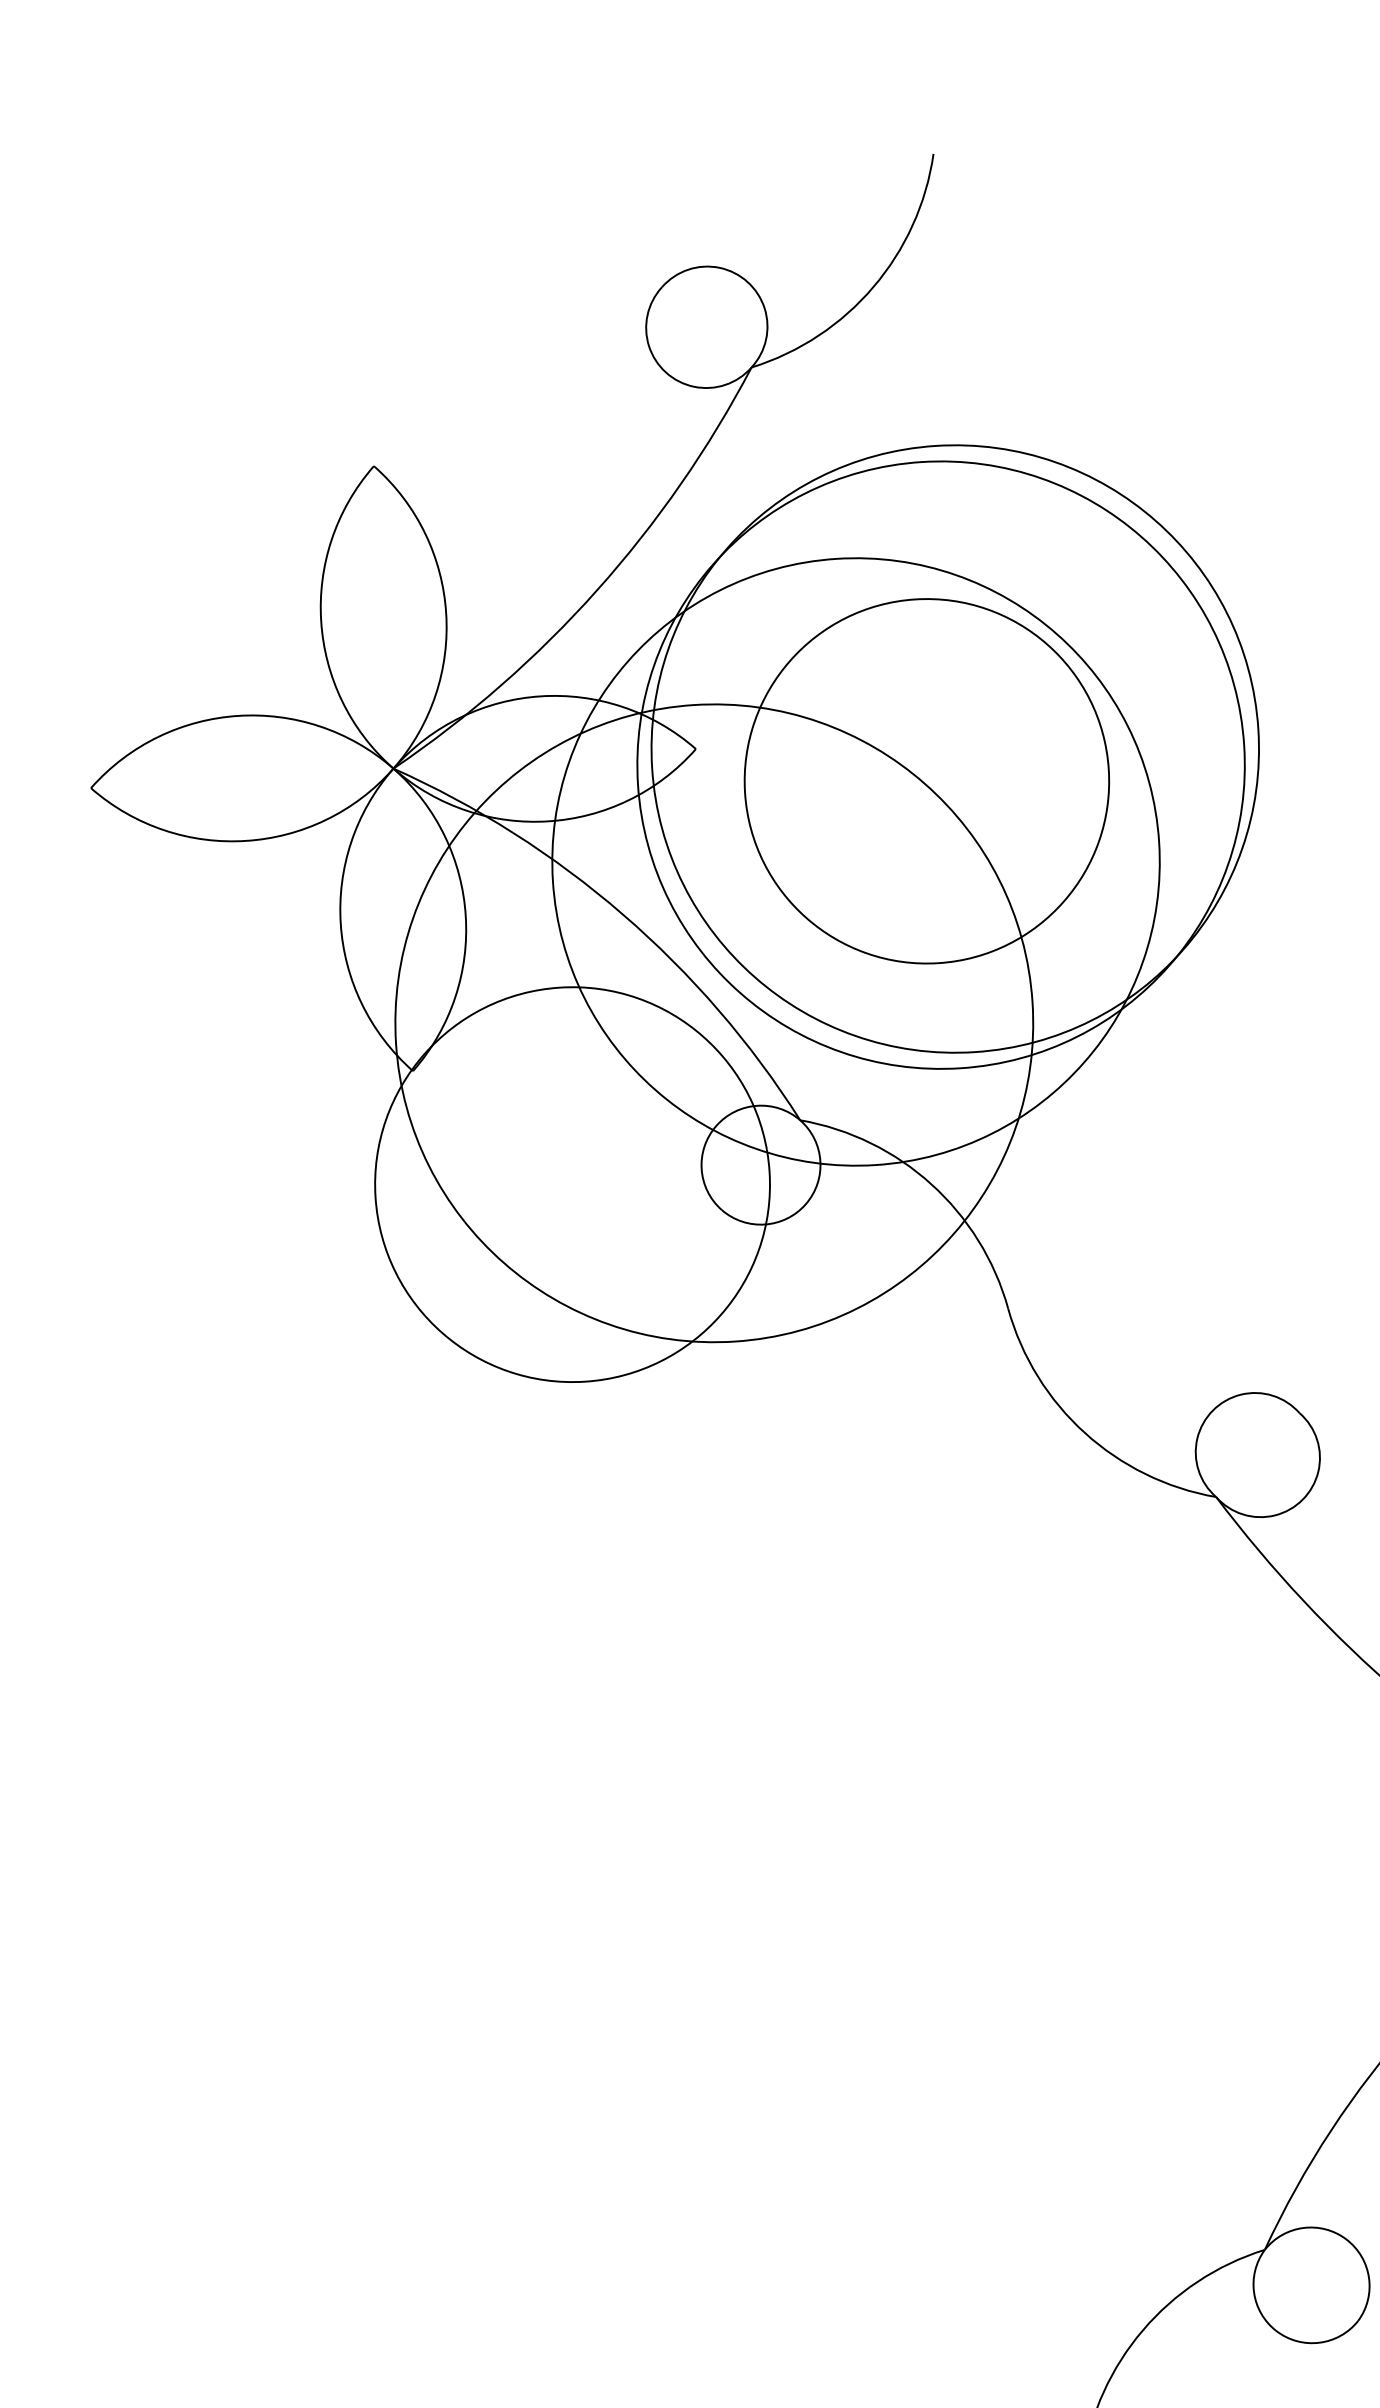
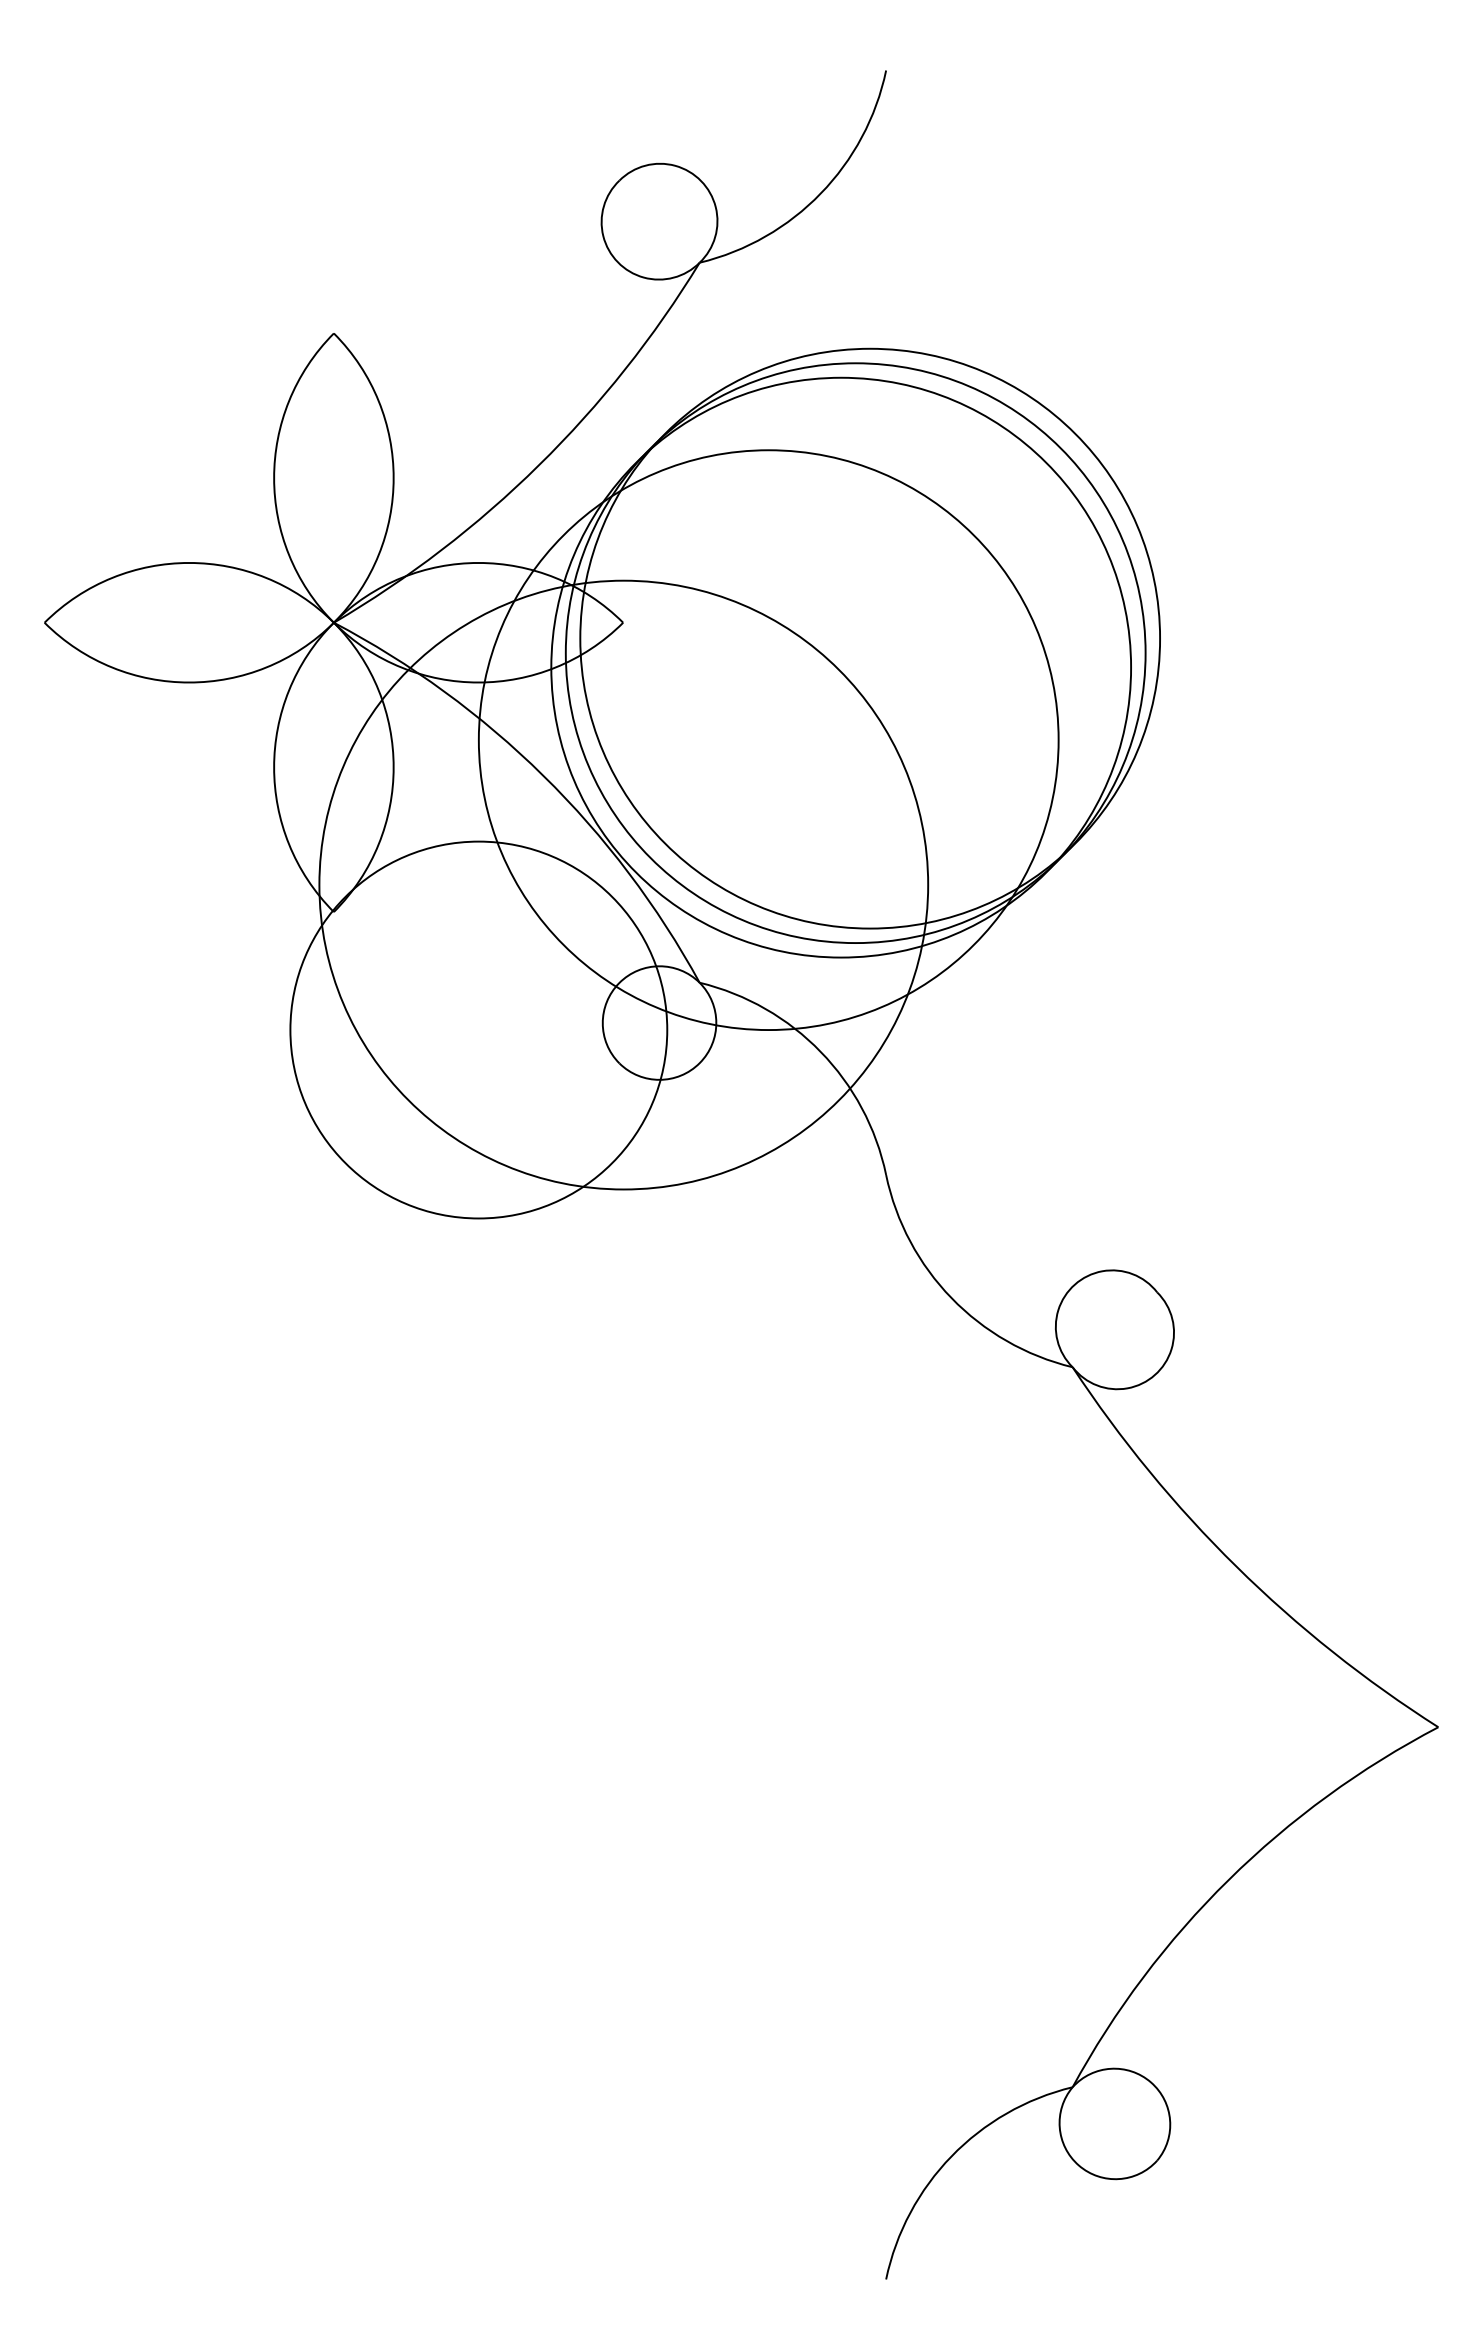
circle: (927, 781) -> (841, 667), size x1.67

